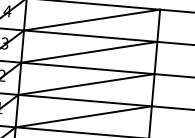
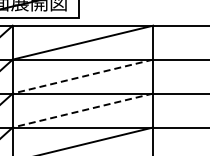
line: (88, 52) -> (82, 76), solid -> dashed
line: (86, 84) -> (82, 110), solid -> dashed

